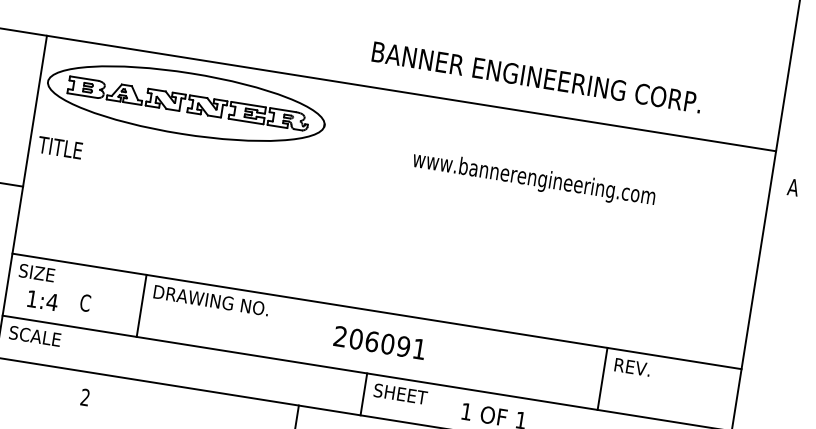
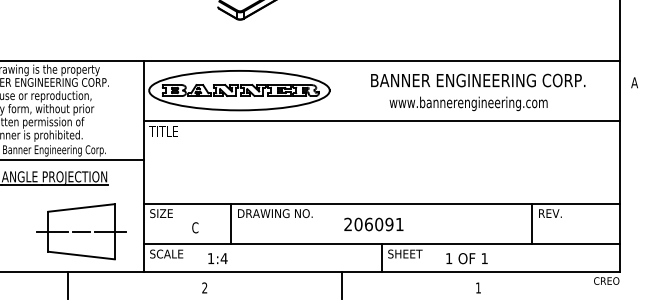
text: (537, 77) -> (478, 80), moved
line: (396, 183) -> (381, 120), added
text: (42, 300) -> (217, 258), moved
text: (379, 342) -> (373, 224), moved

